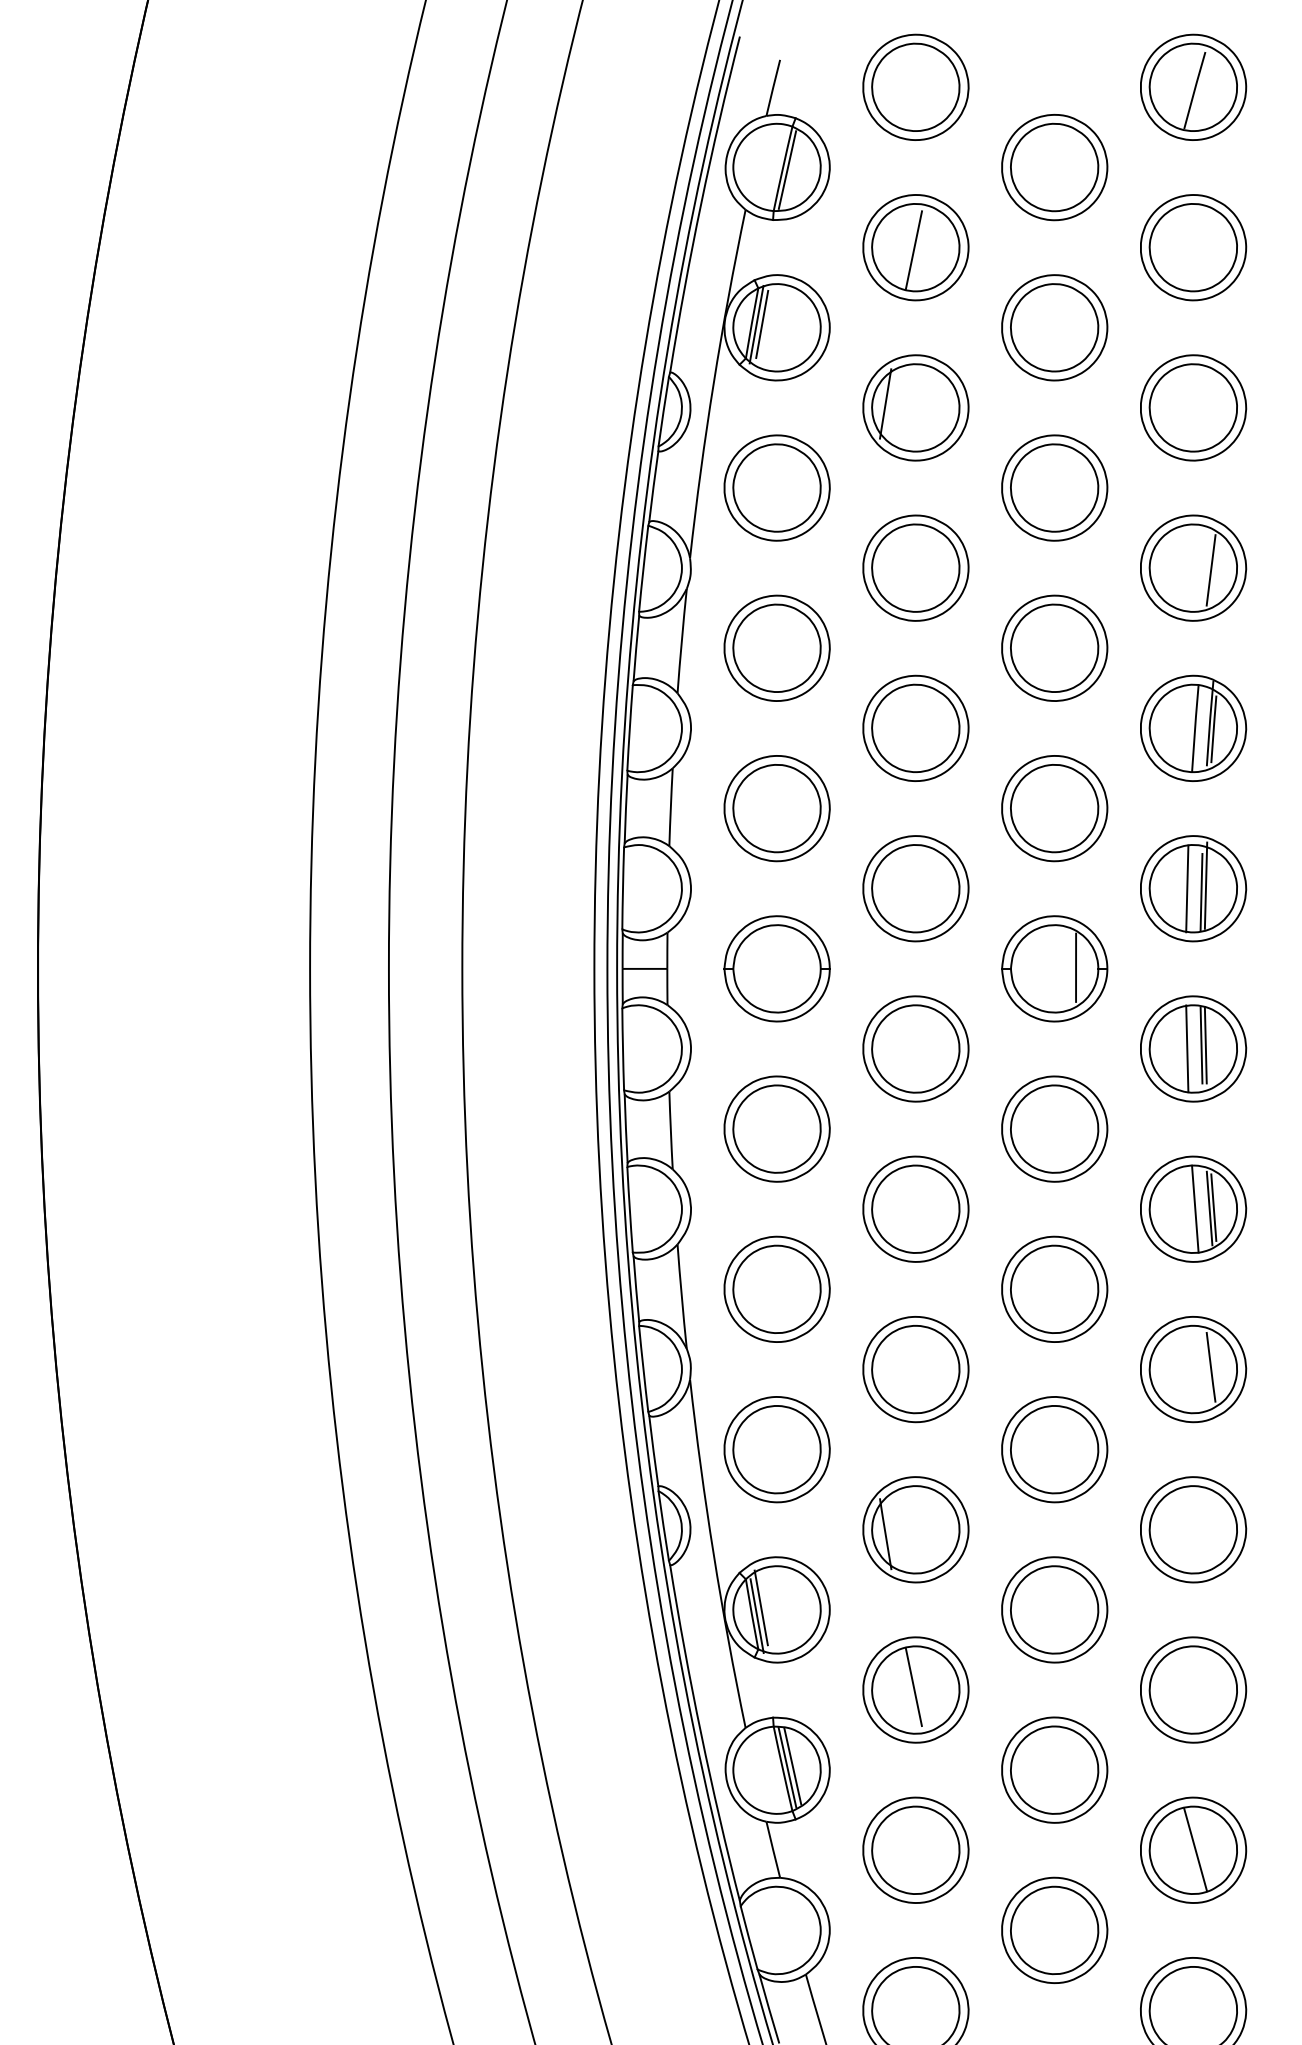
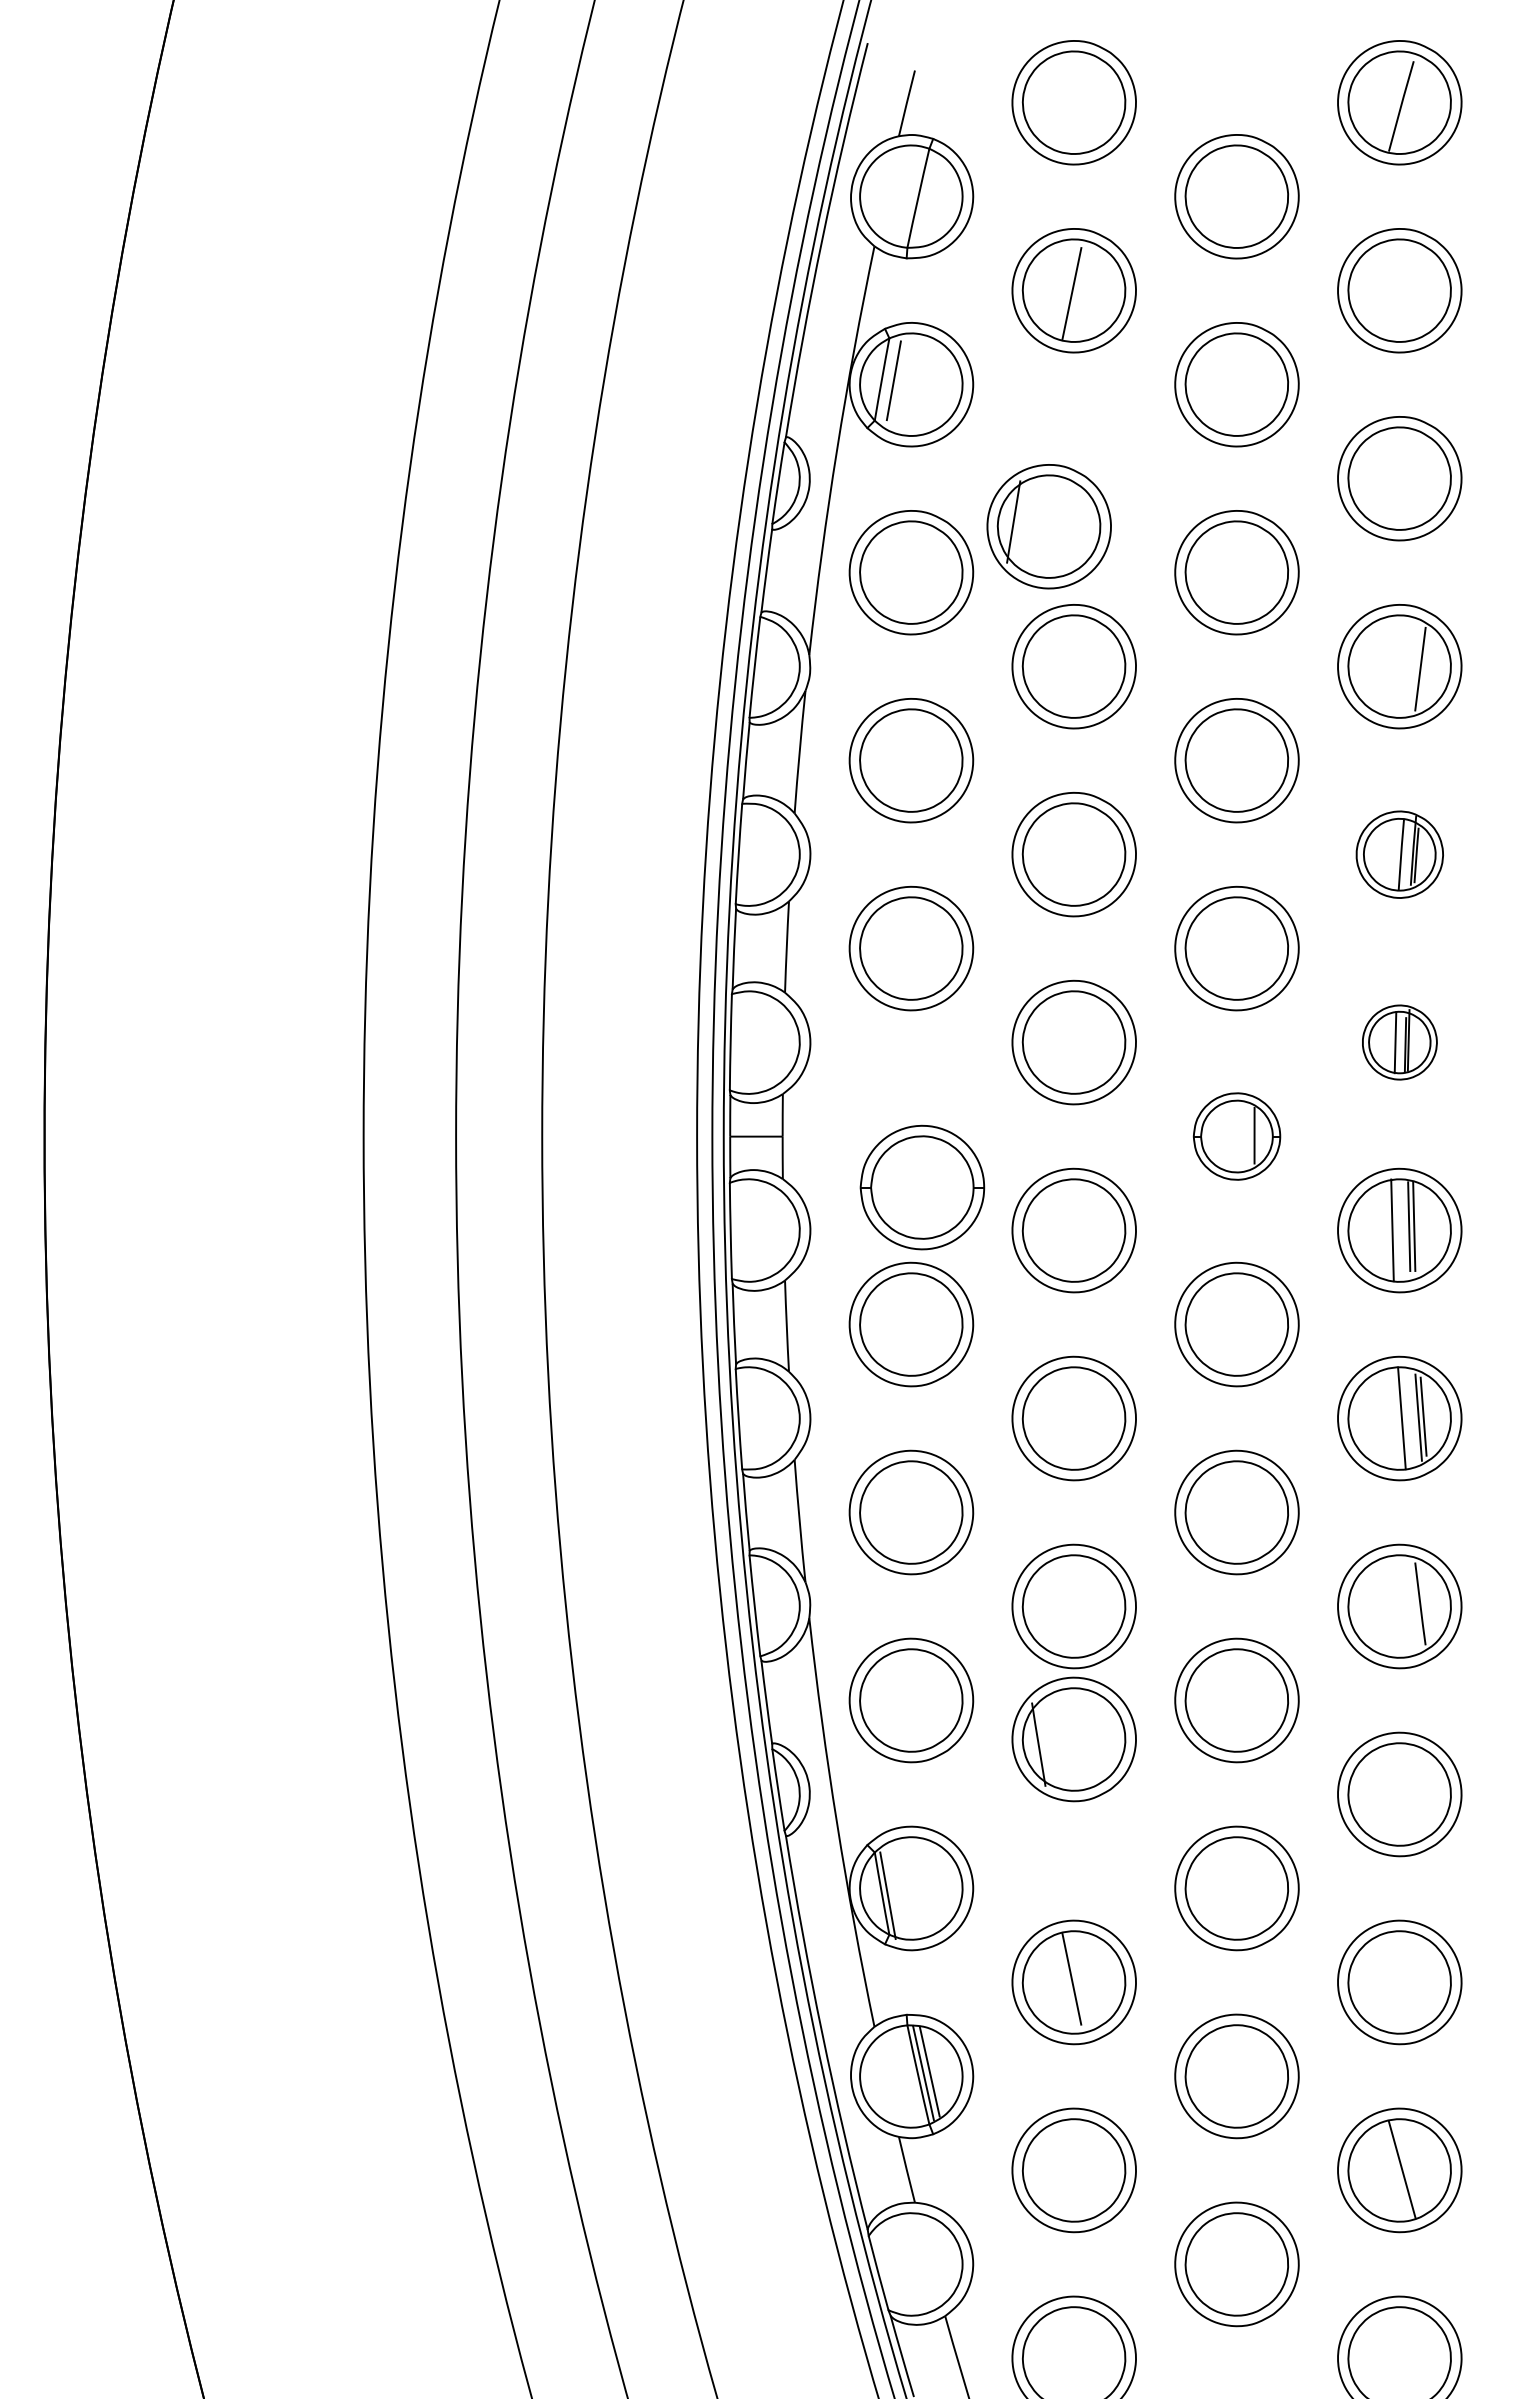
line: (787, 169) -> (923, 199), removed
line: (756, 324) -> (887, 380), removed
part: (915, 407) -> (1048, 526), moved
part: (1193, 728) -> (1399, 854), size x0.7
part: (1193, 888) -> (1399, 1042), size x0.6
part: (777, 968) -> (922, 1187), moved
part: (1054, 968) -> (1236, 1136), size x0.7
part: (915, 1529) -> (1073, 1739), moved
line: (760, 1607) -> (892, 1885), removed

